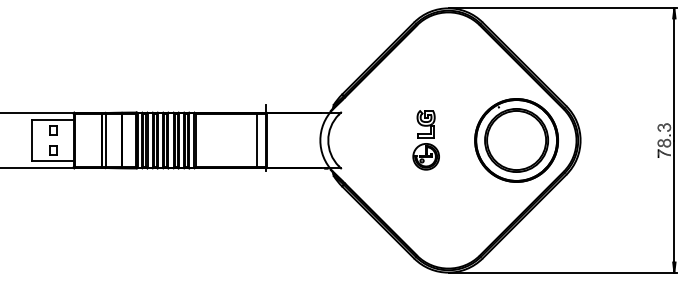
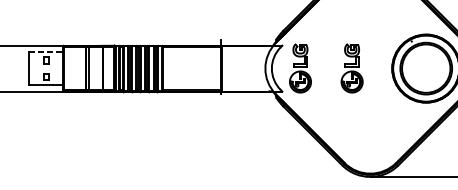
line: (52, 120) -> (45, 52), solid -> dashed
line: (256, 140) -> (213, 68), removed
part: (362, 140) -> (299, 68), added

